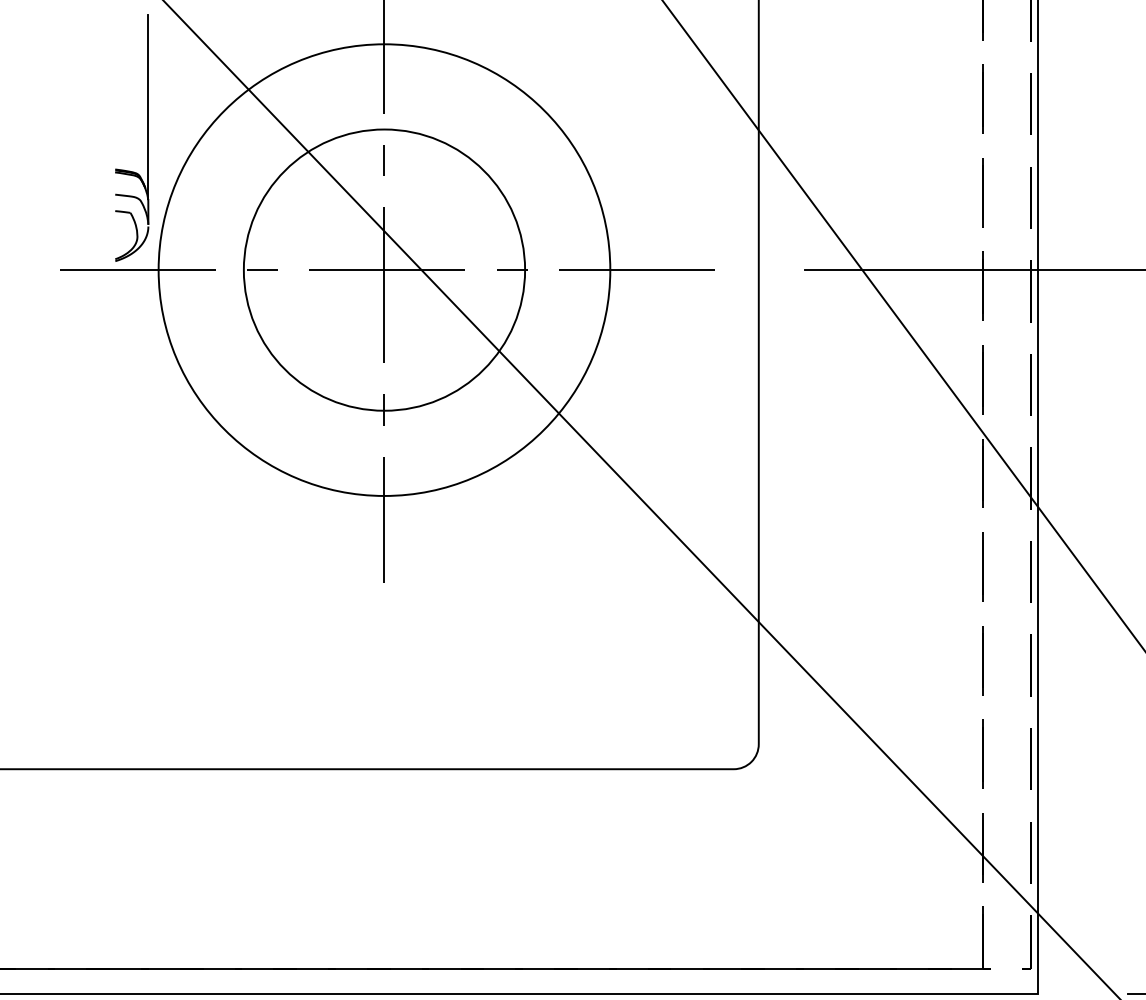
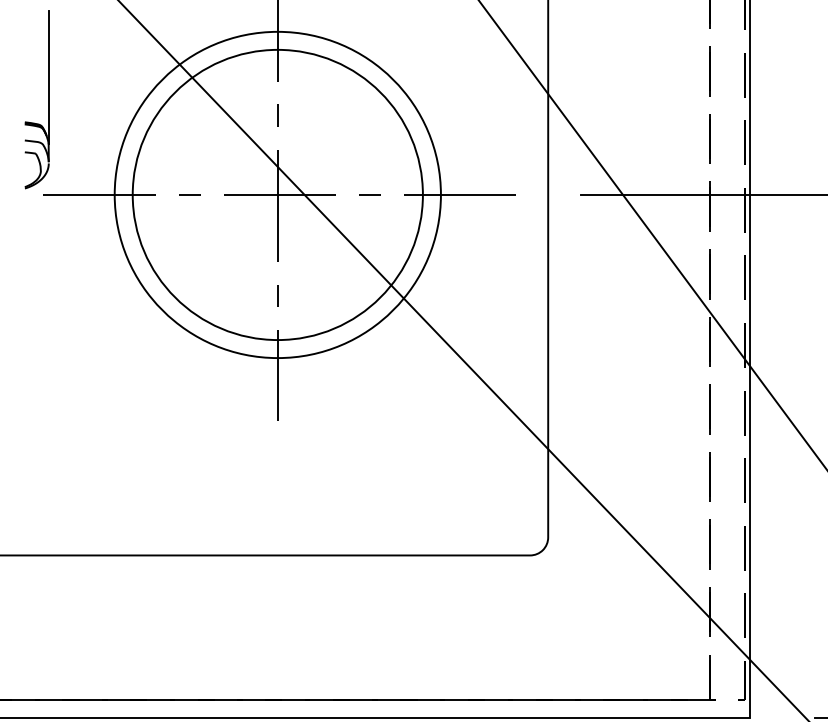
part: (147, 137) -> (48, 99), moved
circle: (384, 270) -> (277, 195), size x1.43

